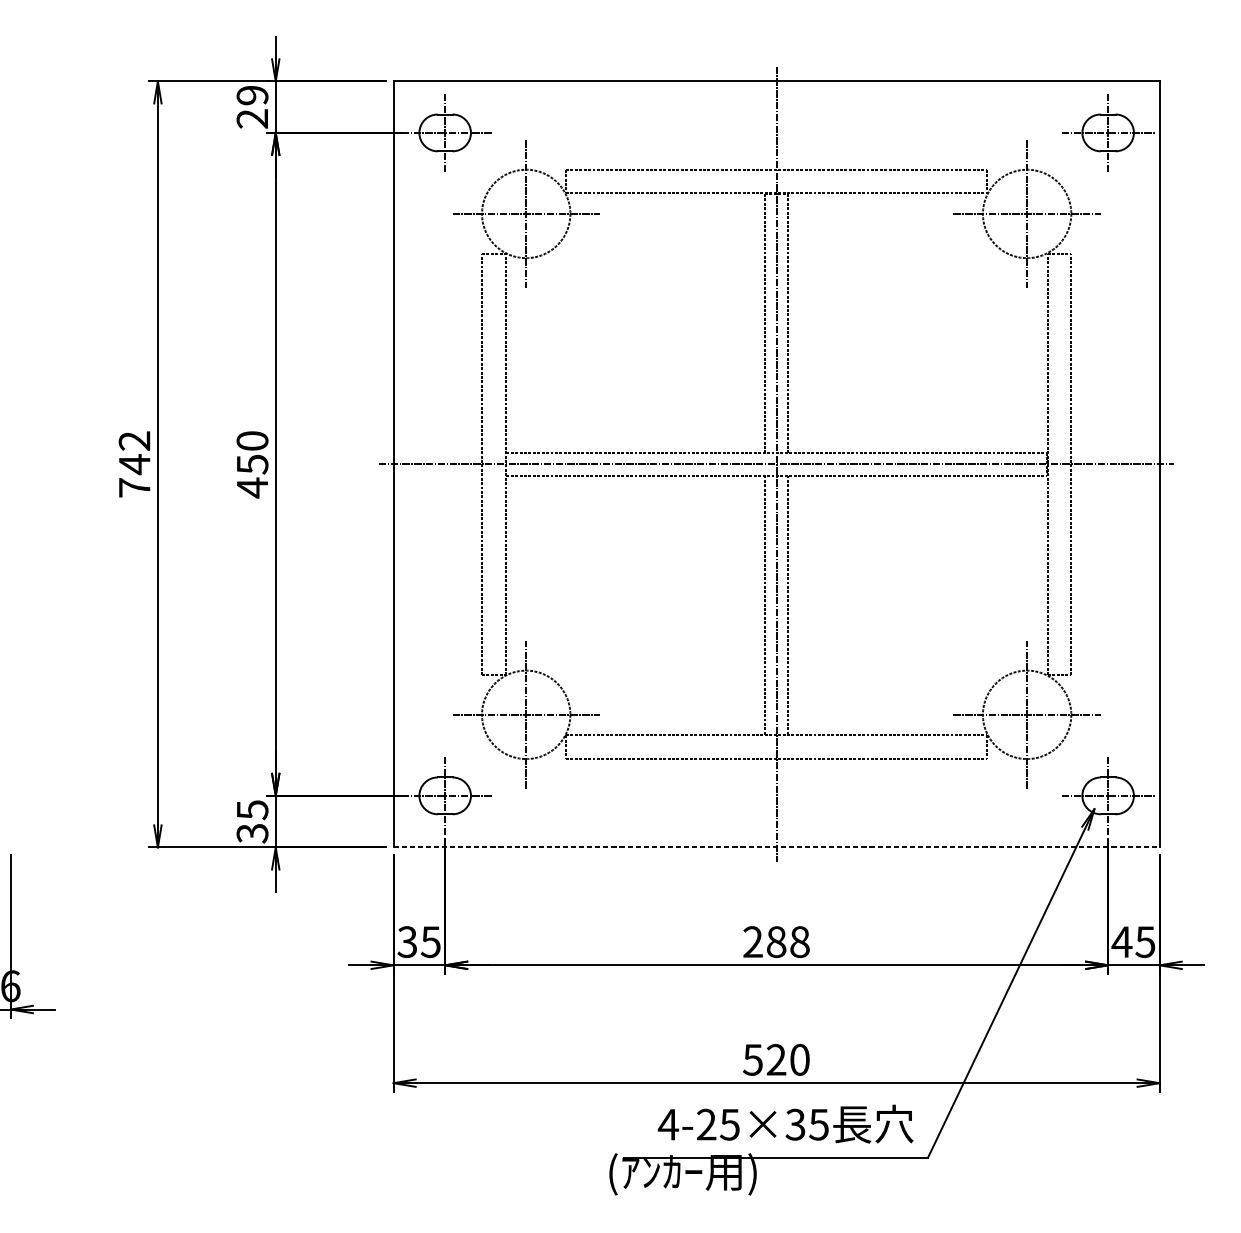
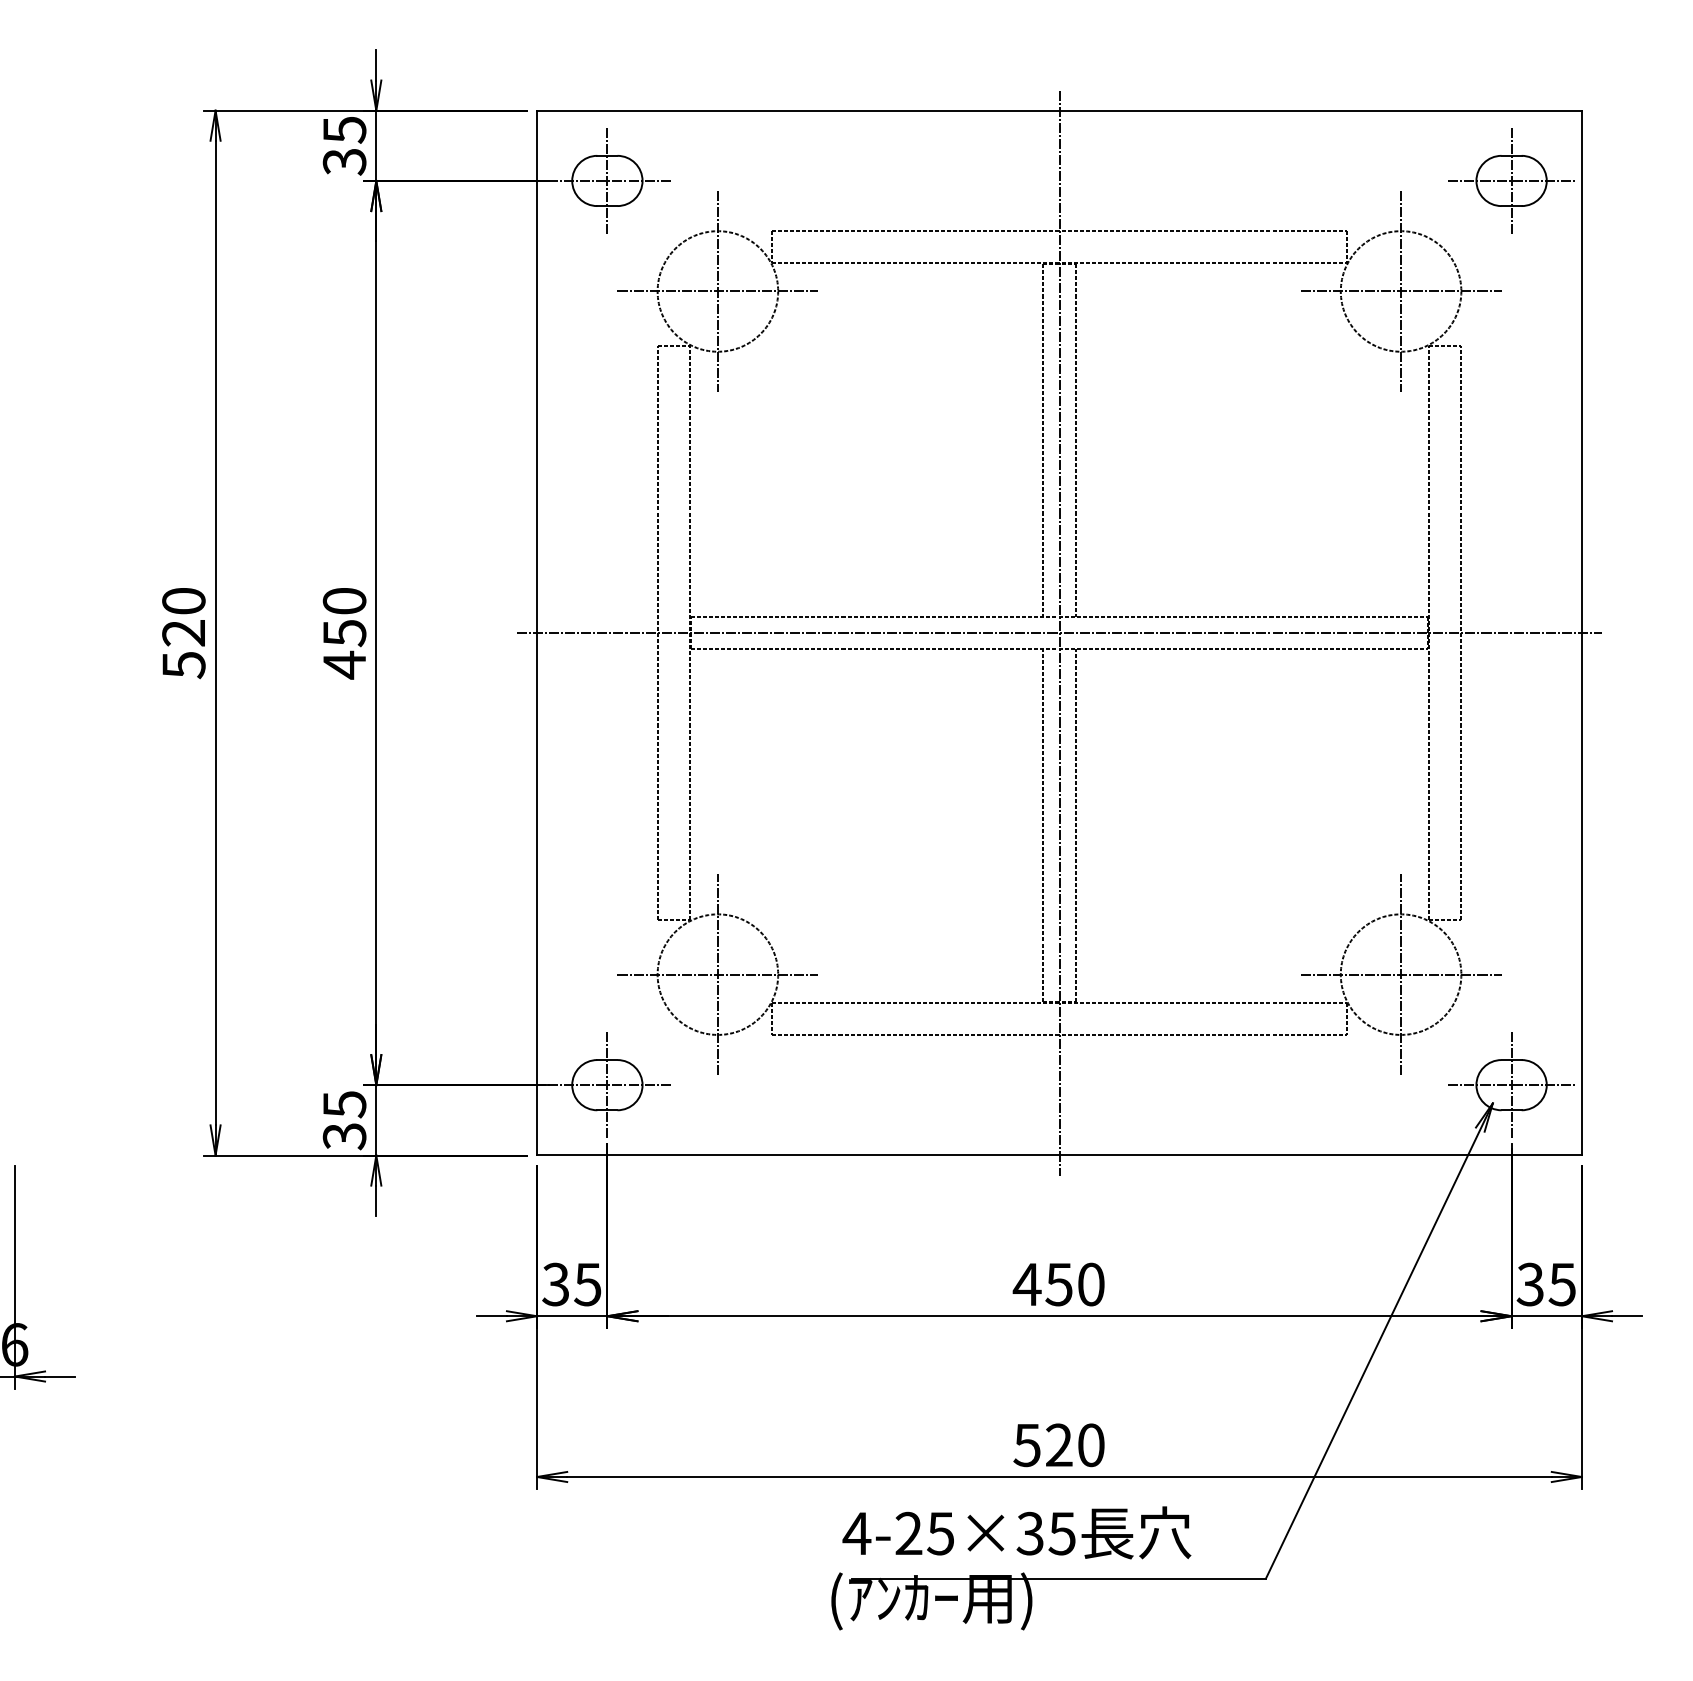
text: (252, 107) -> (344, 146), 29 -> 35
text: (134, 464) -> (183, 633), 742 -> 520
line: (777, 847) -> (1060, 1155), dashed -> solid
text: (775, 942) -> (1058, 1284), 288 -> 450
text: (1122, 942) -> (1530, 1284), 45 -> 35
text: (785, 1123) -> (1016, 1532), moved

